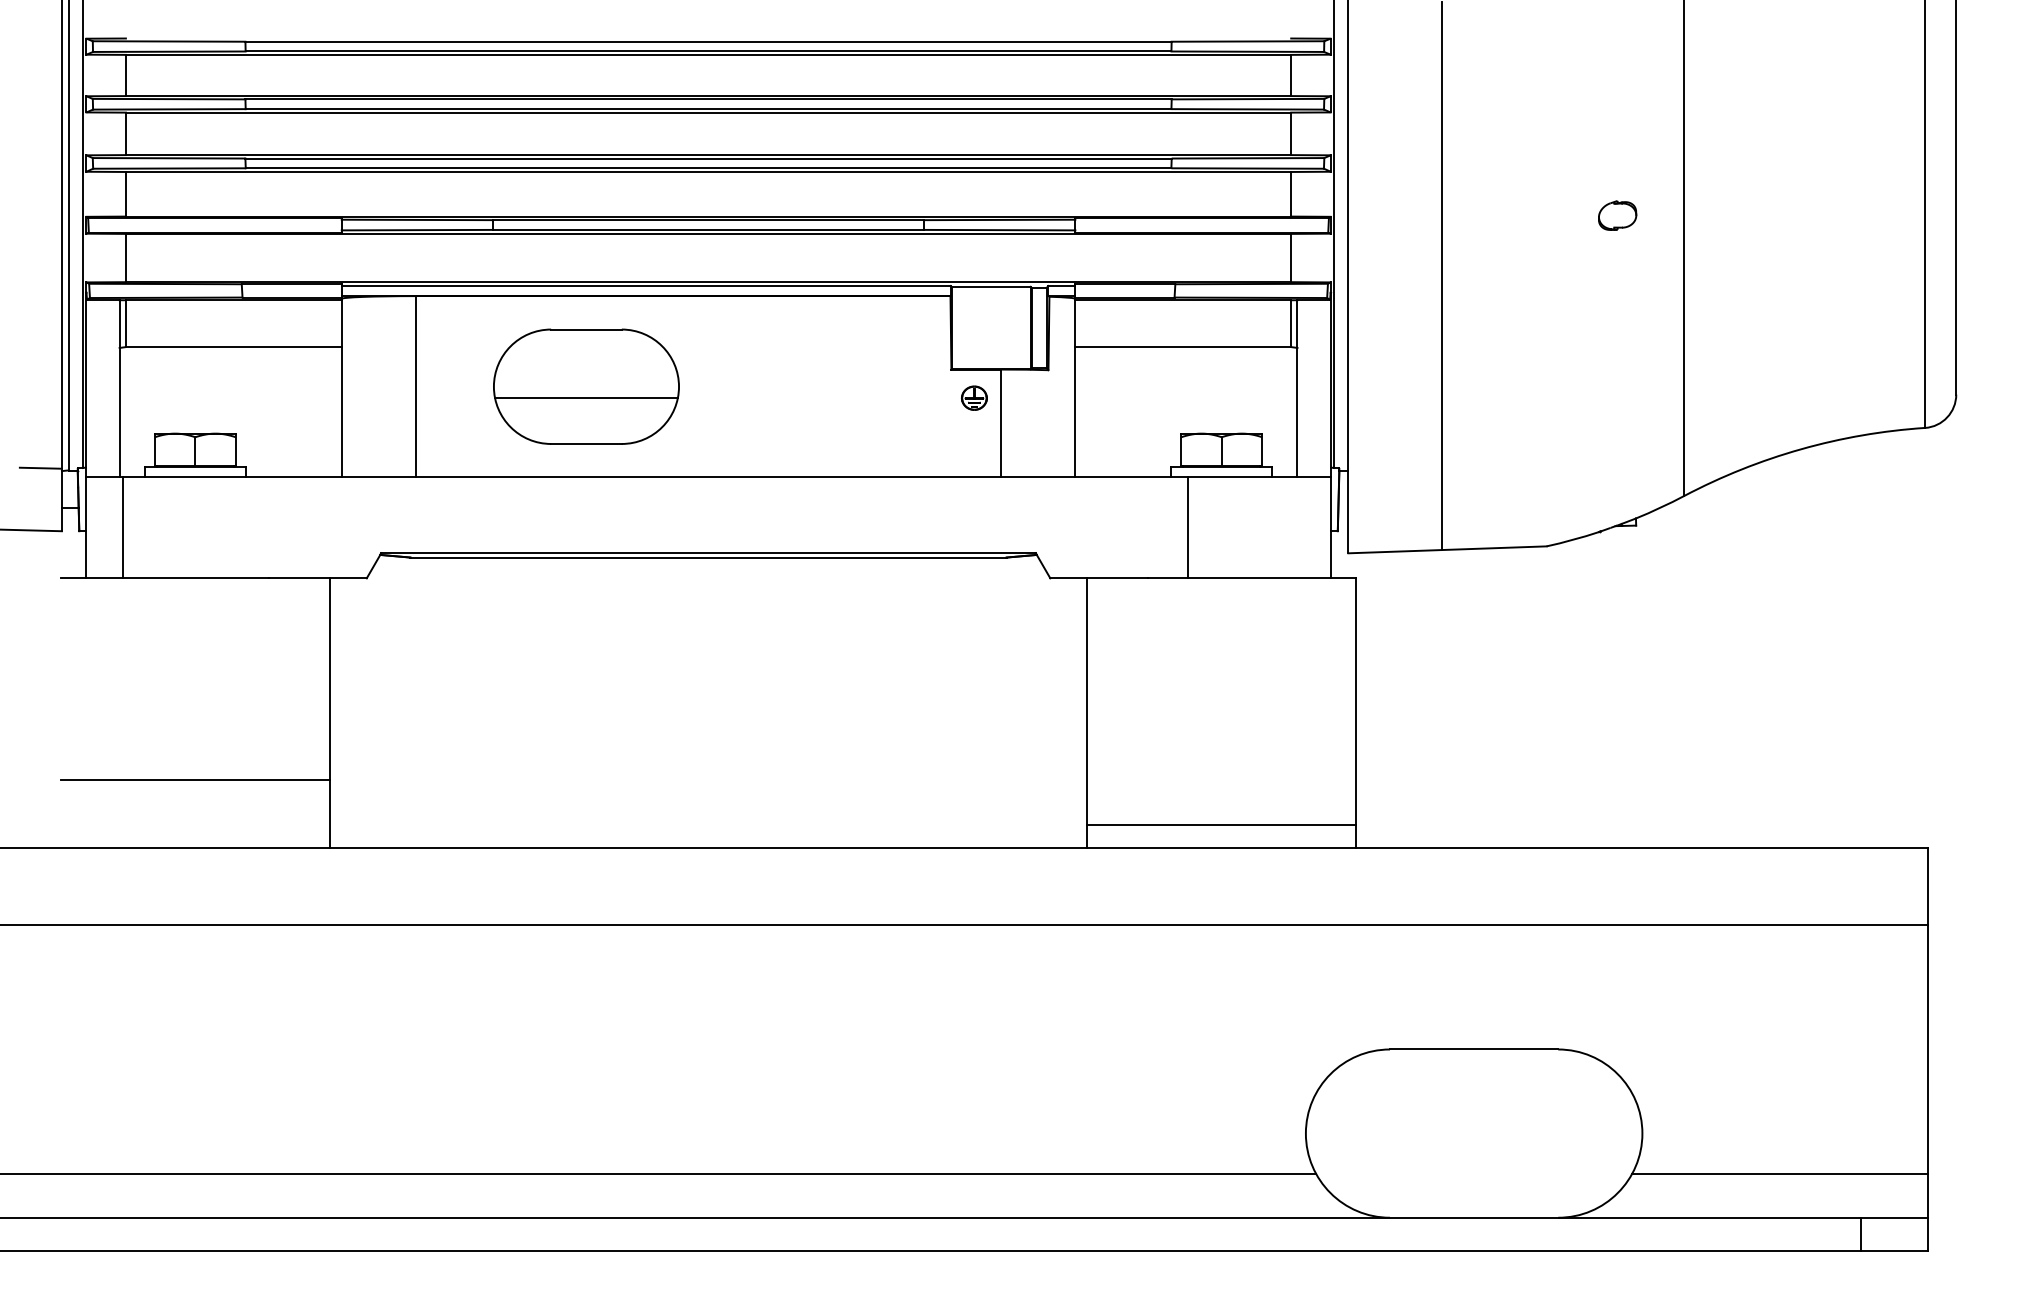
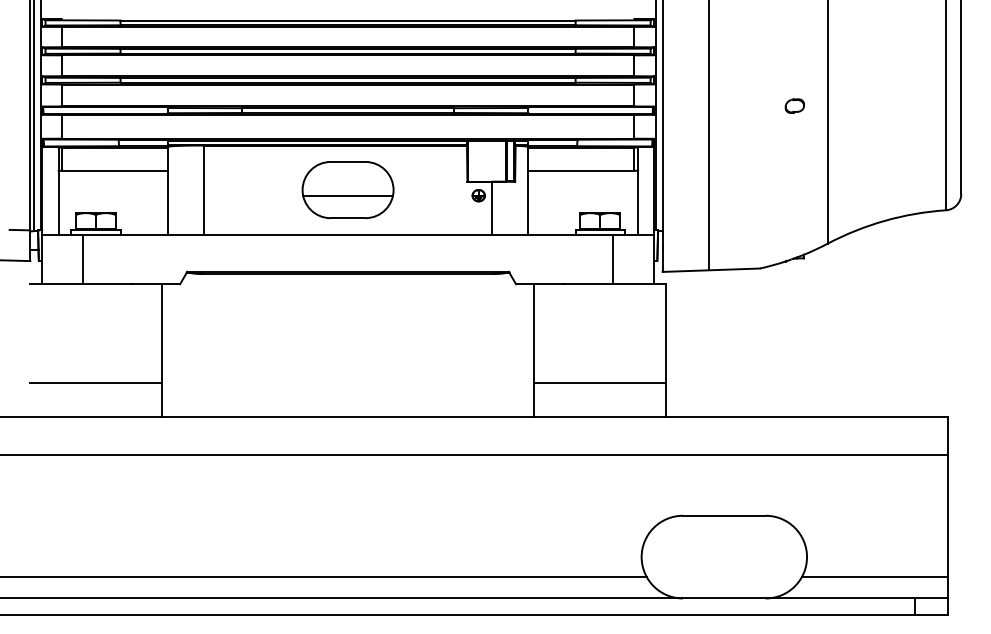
part: (585, 387) -> (347, 190), moved
line: (123, 527) -> (83, 259), moved
line: (1187, 527) -> (612, 259), moved
line: (1222, 825) -> (600, 383), moved

